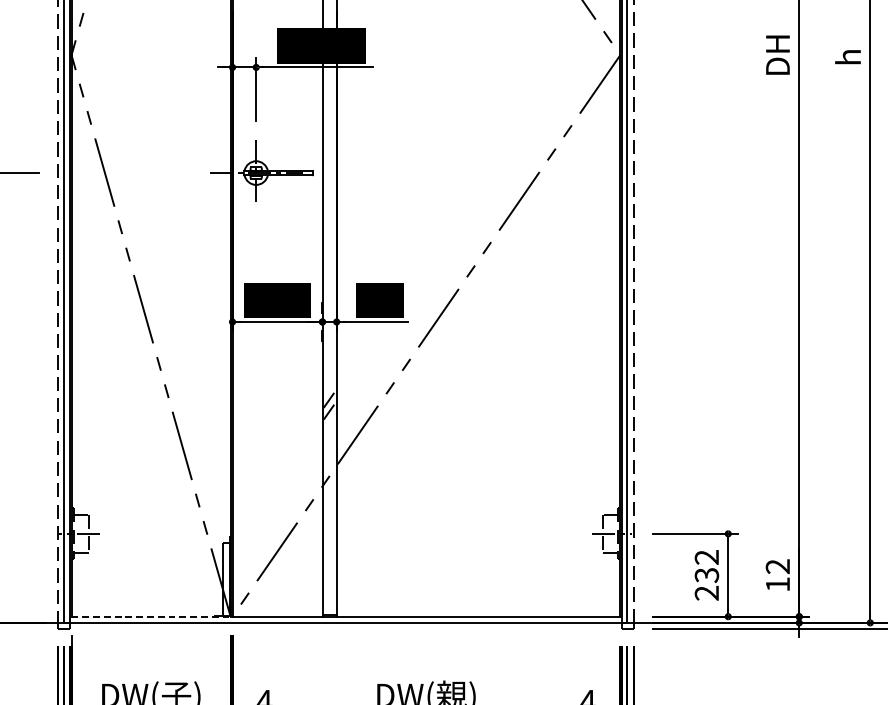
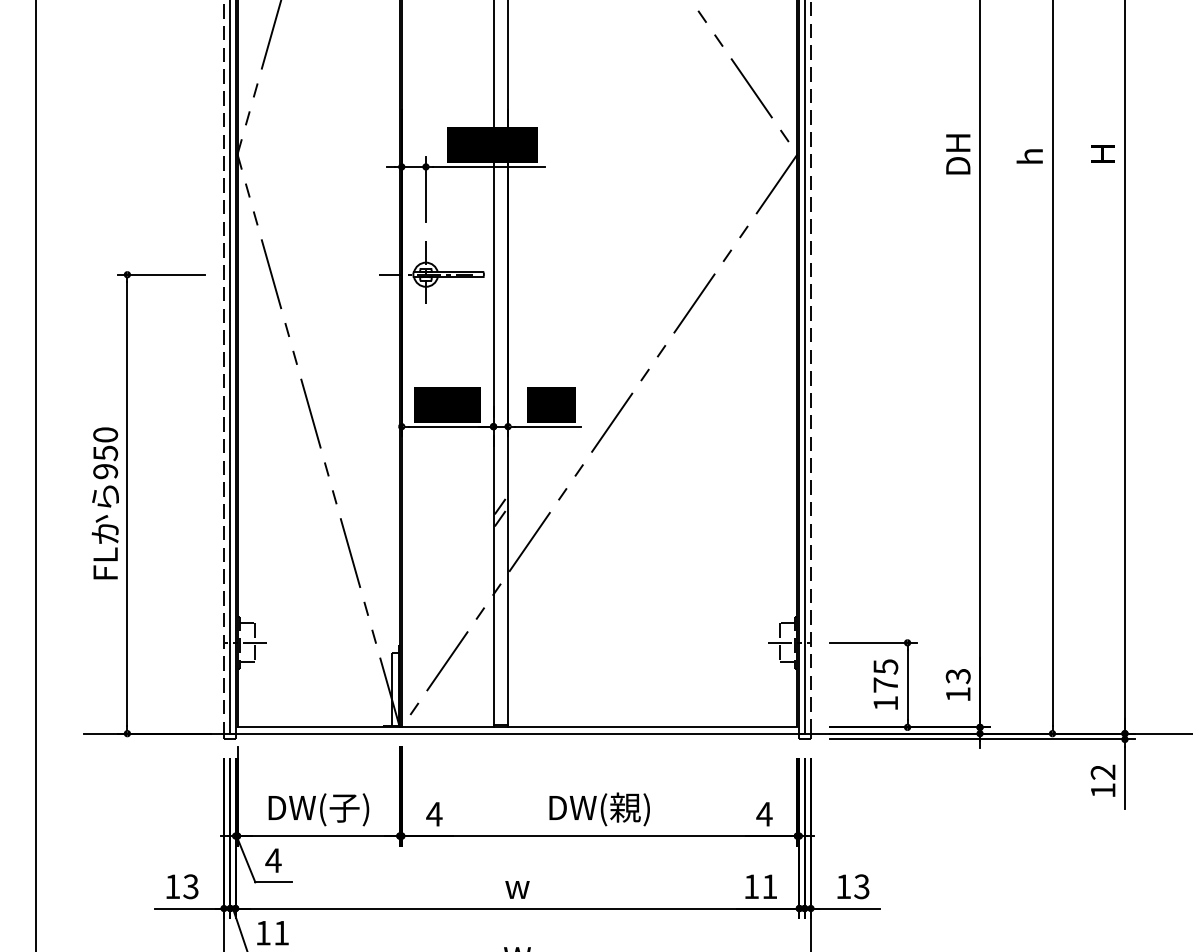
text: (778, 566) -> (958, 676), 12 -> 13
text: (706, 574) -> (885, 684), 232 -> 175
line: (151, 616) -> (319, 727), dashed -> solid

